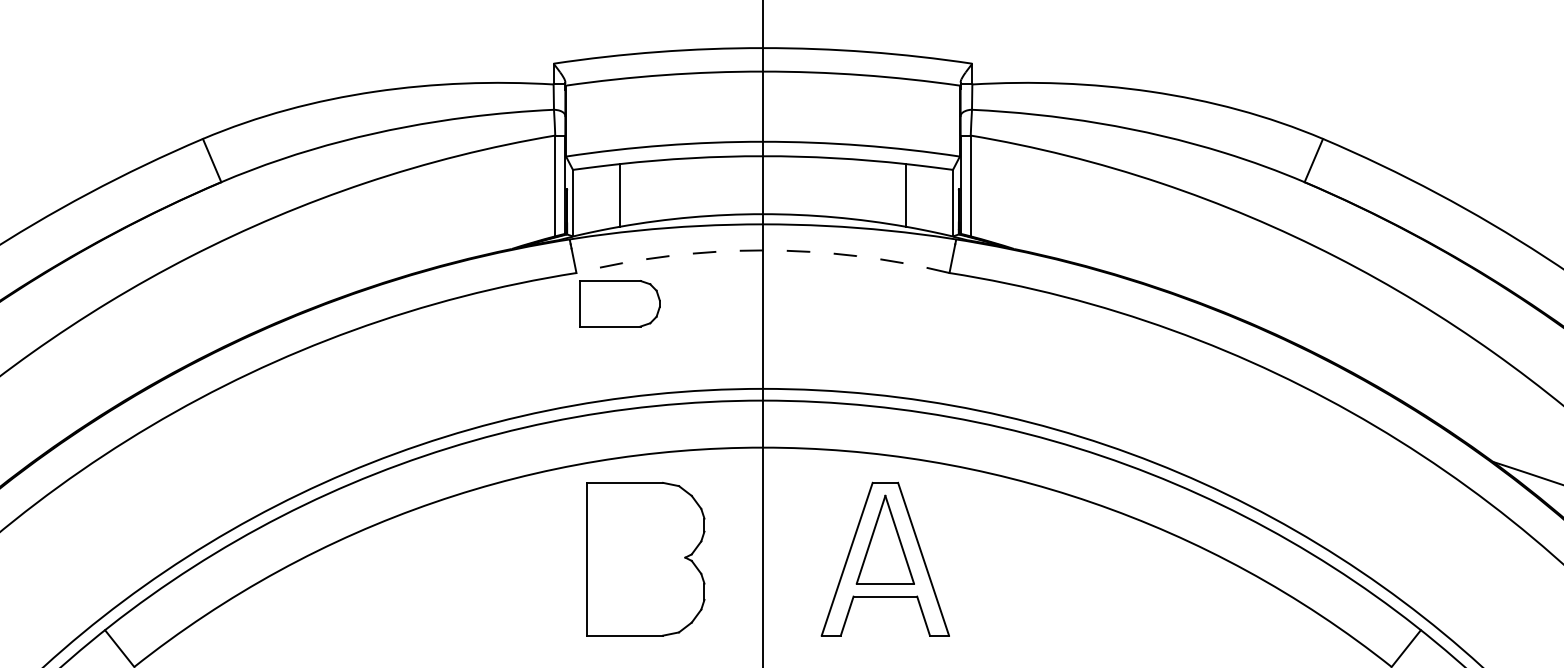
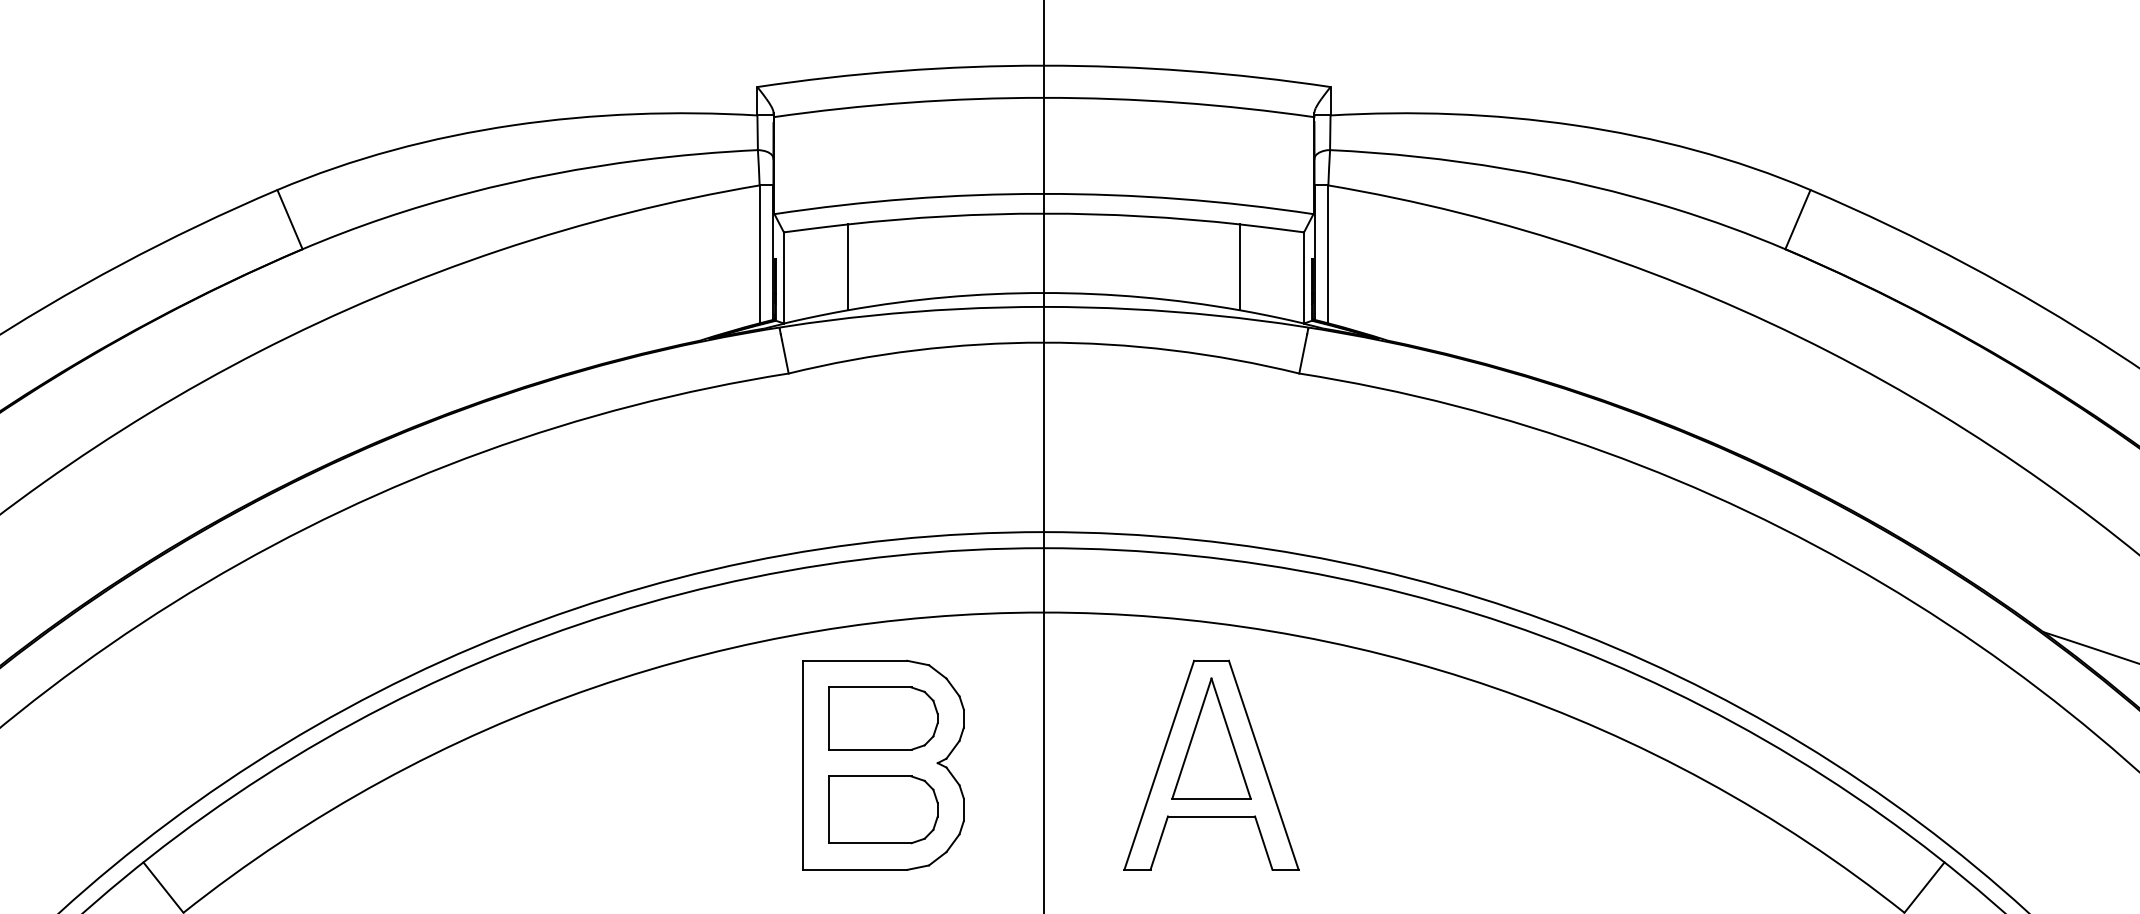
arc: (762, 250) -> (1043, 342), dashed -> solid
part: (620, 303) -> (883, 718), moved
part: (645, 591) -> (883, 809), added

